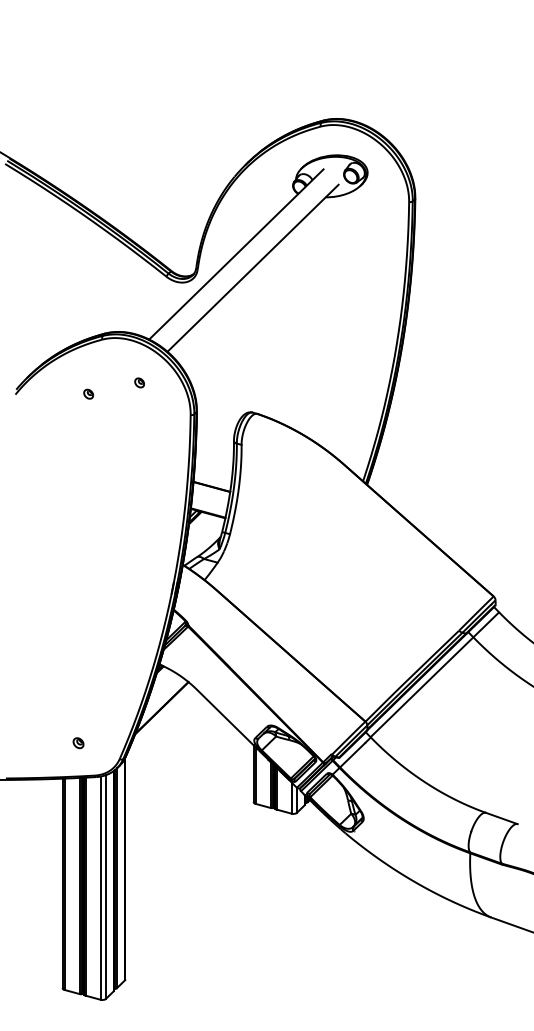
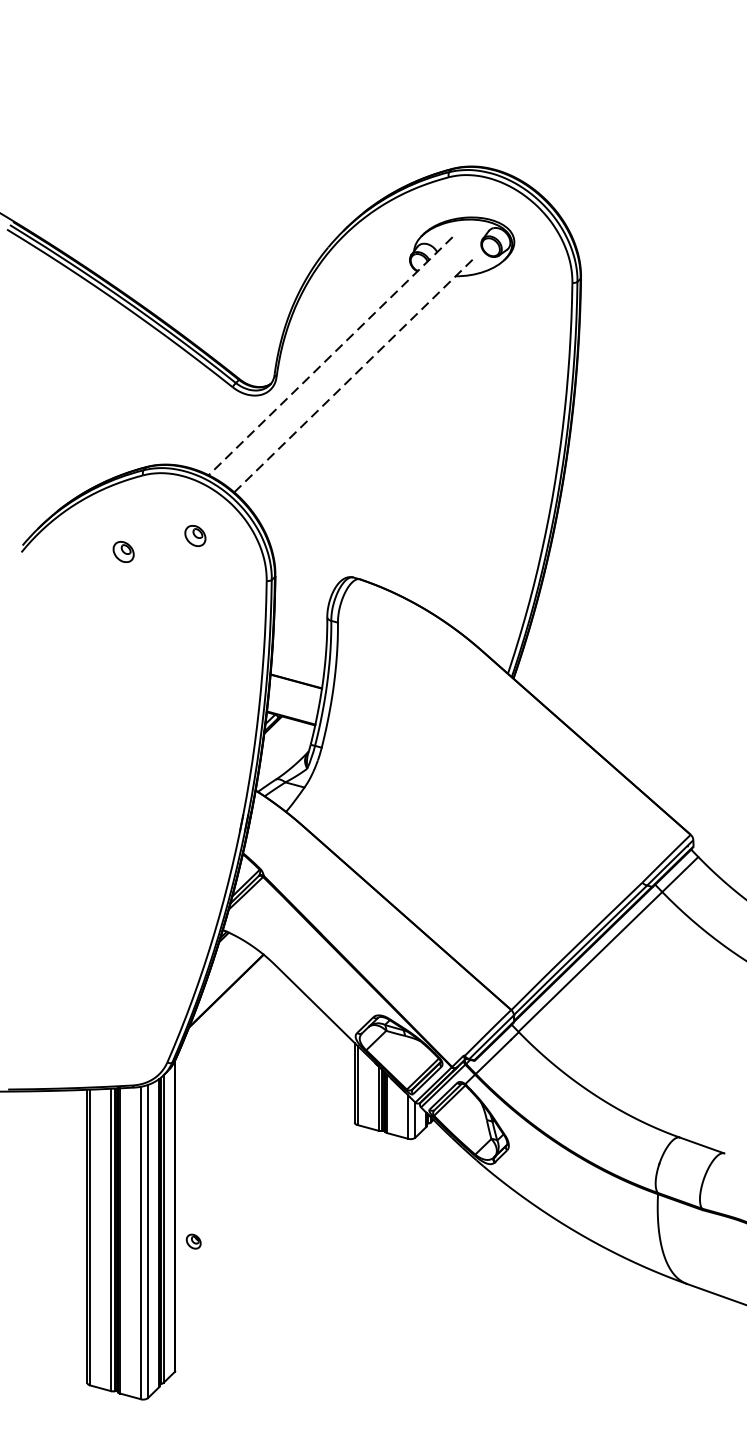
line: (236, 254) -> (330, 356), solid -> dashed
line: (253, 268) -> (354, 375), solid -> dashed
part: (139, 382) -> (195, 535), size x1.6
part: (88, 393) -> (123, 550), size x1.6
part: (78, 743) -> (193, 1242), moved

